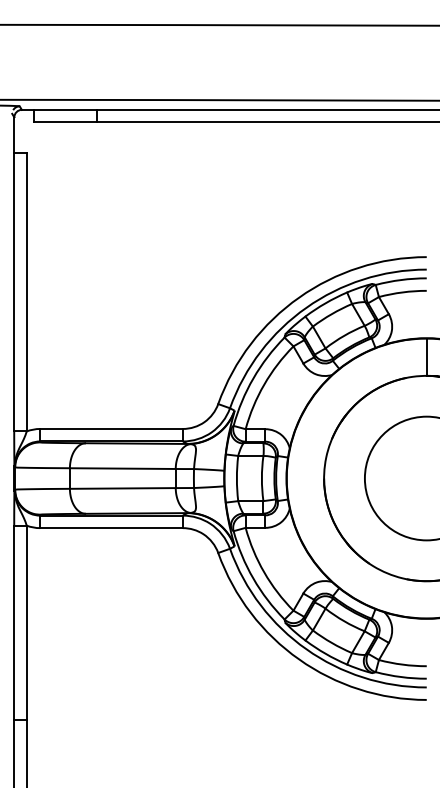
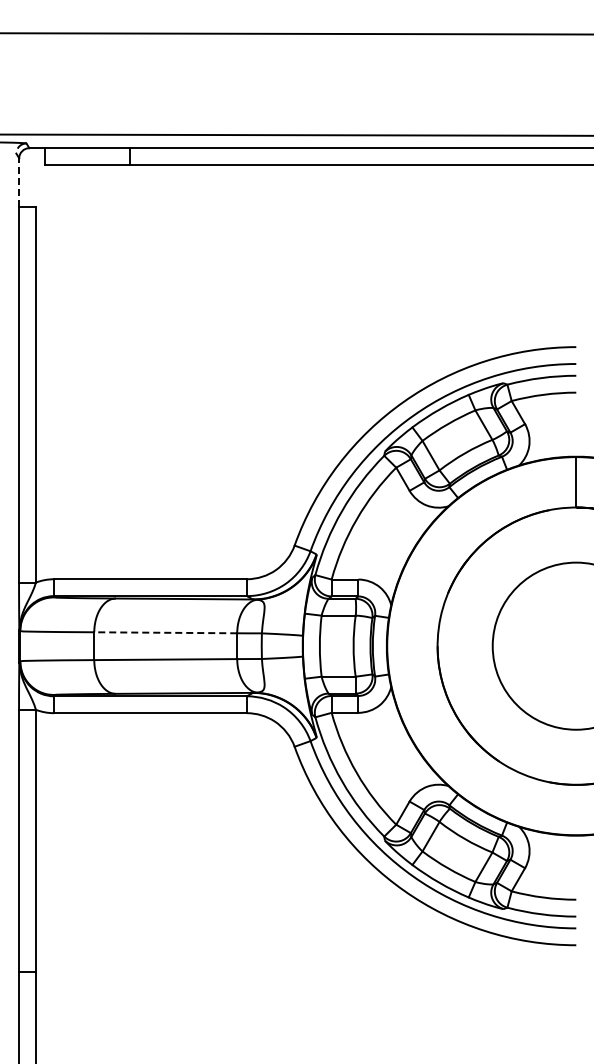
line: (14, 134) -> (19, 181), solid -> dashed
line: (122, 468) -> (165, 632), solid -> dashed

